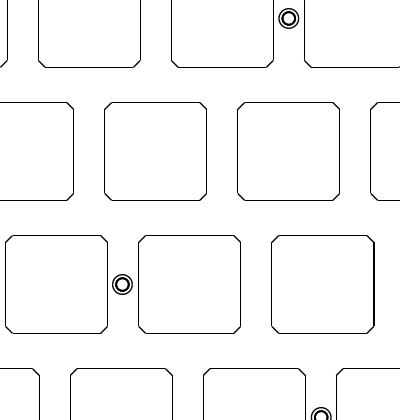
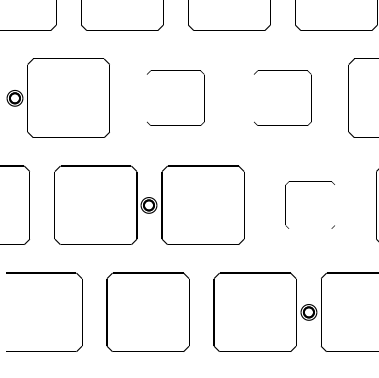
part: (155, 150) -> (175, 97), size x0.7
part: (288, 150) -> (282, 97), size x0.7
part: (323, 283) -> (310, 204), size x0.6

